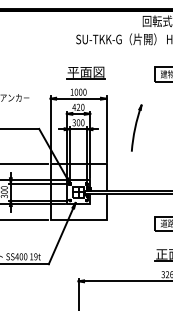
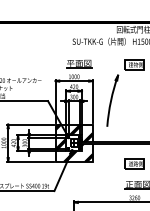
part: (136, 127) -> (112, 100), size x1.67
hatch: (77, 191) -> (73, 142), added

